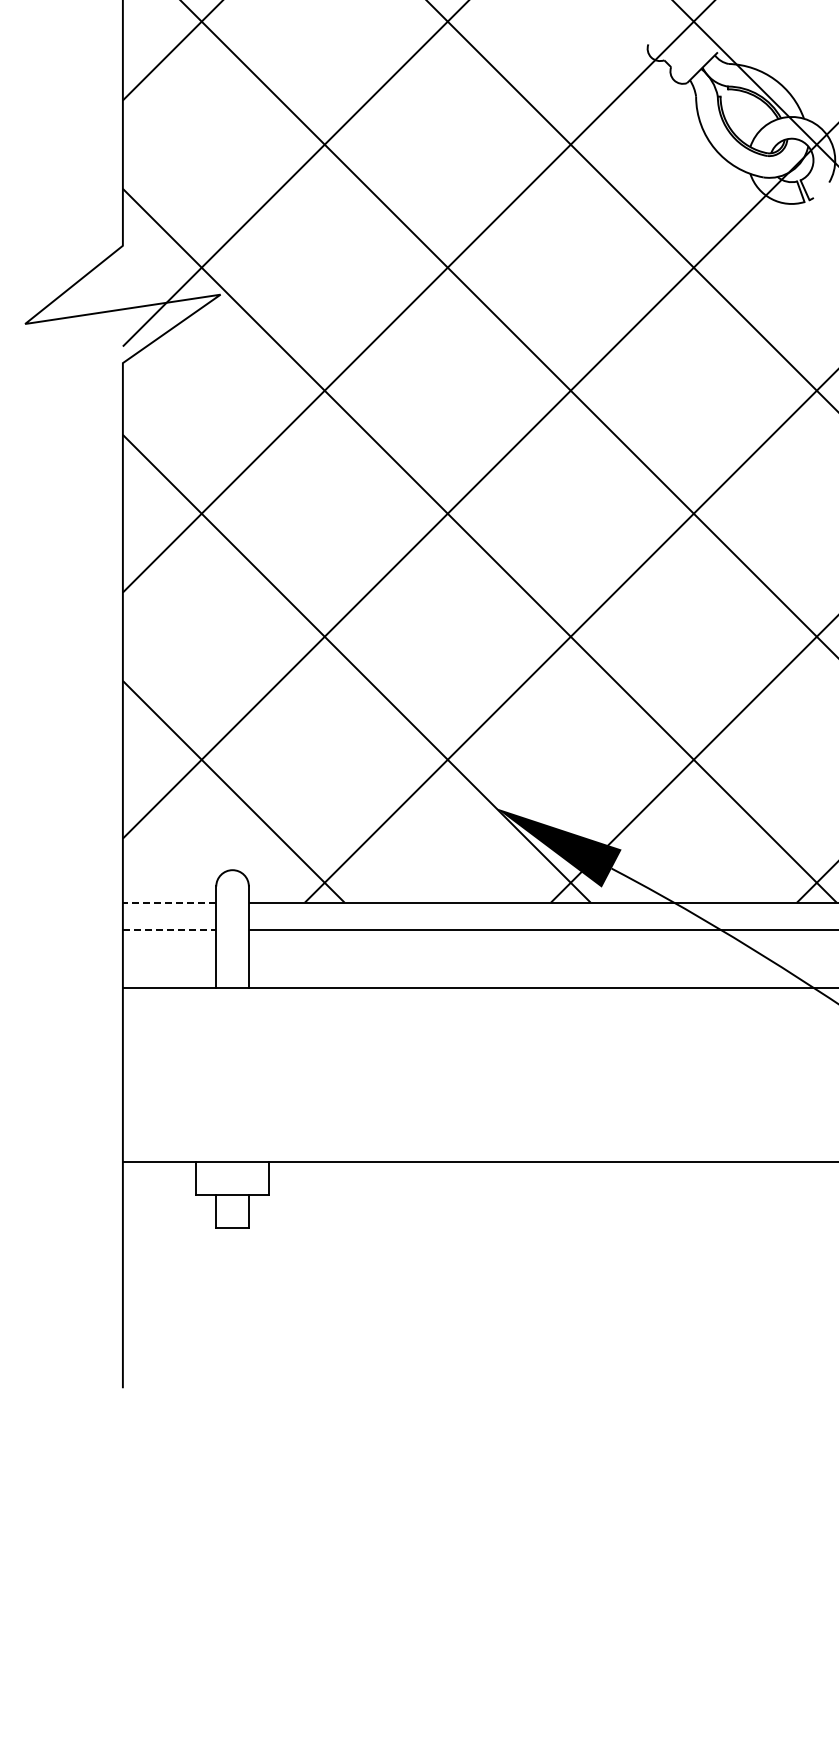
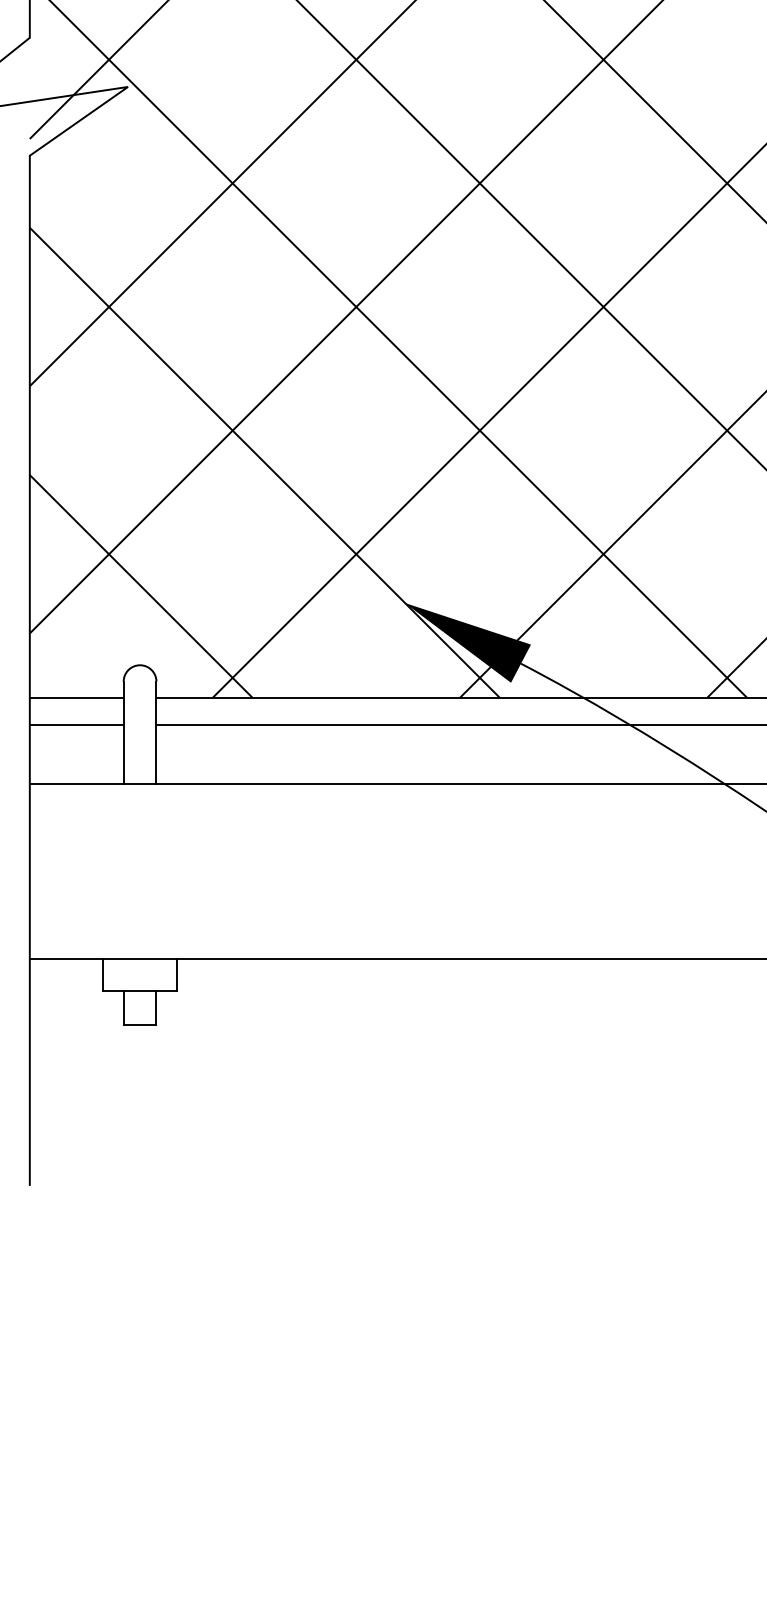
line: (169, 902) -> (76, 697), dashed -> solid
line: (169, 929) -> (76, 724), dashed -> solid

